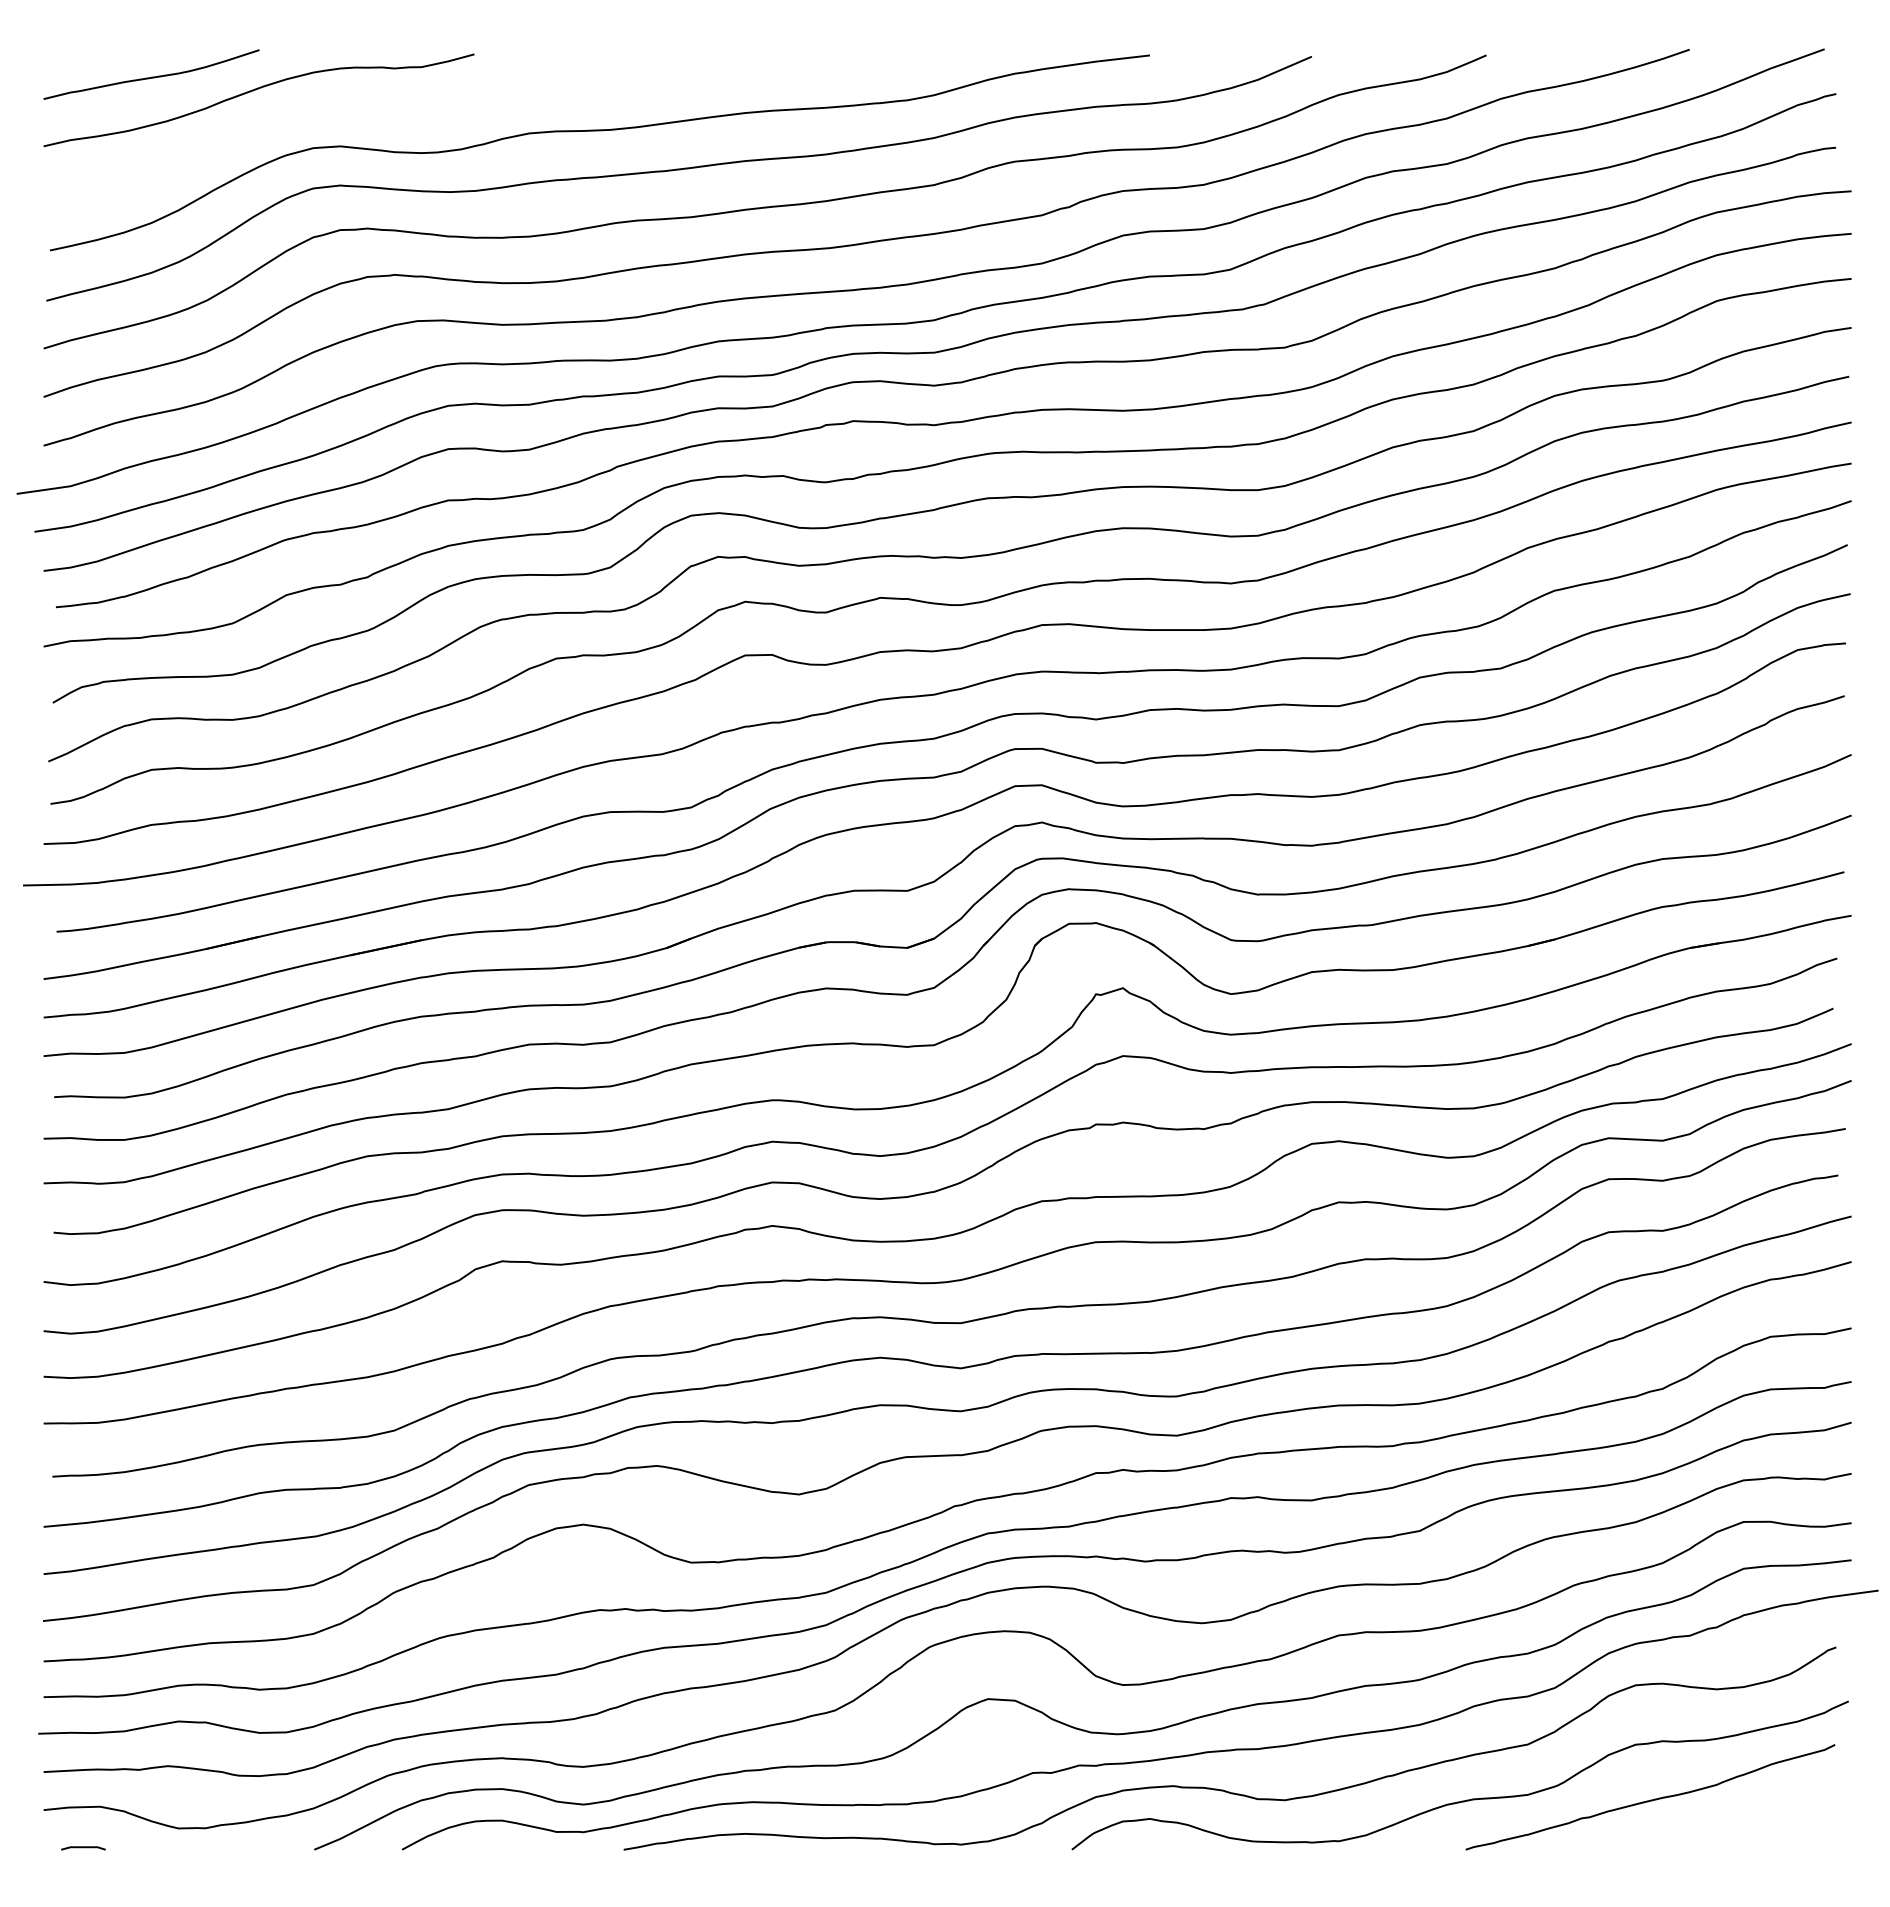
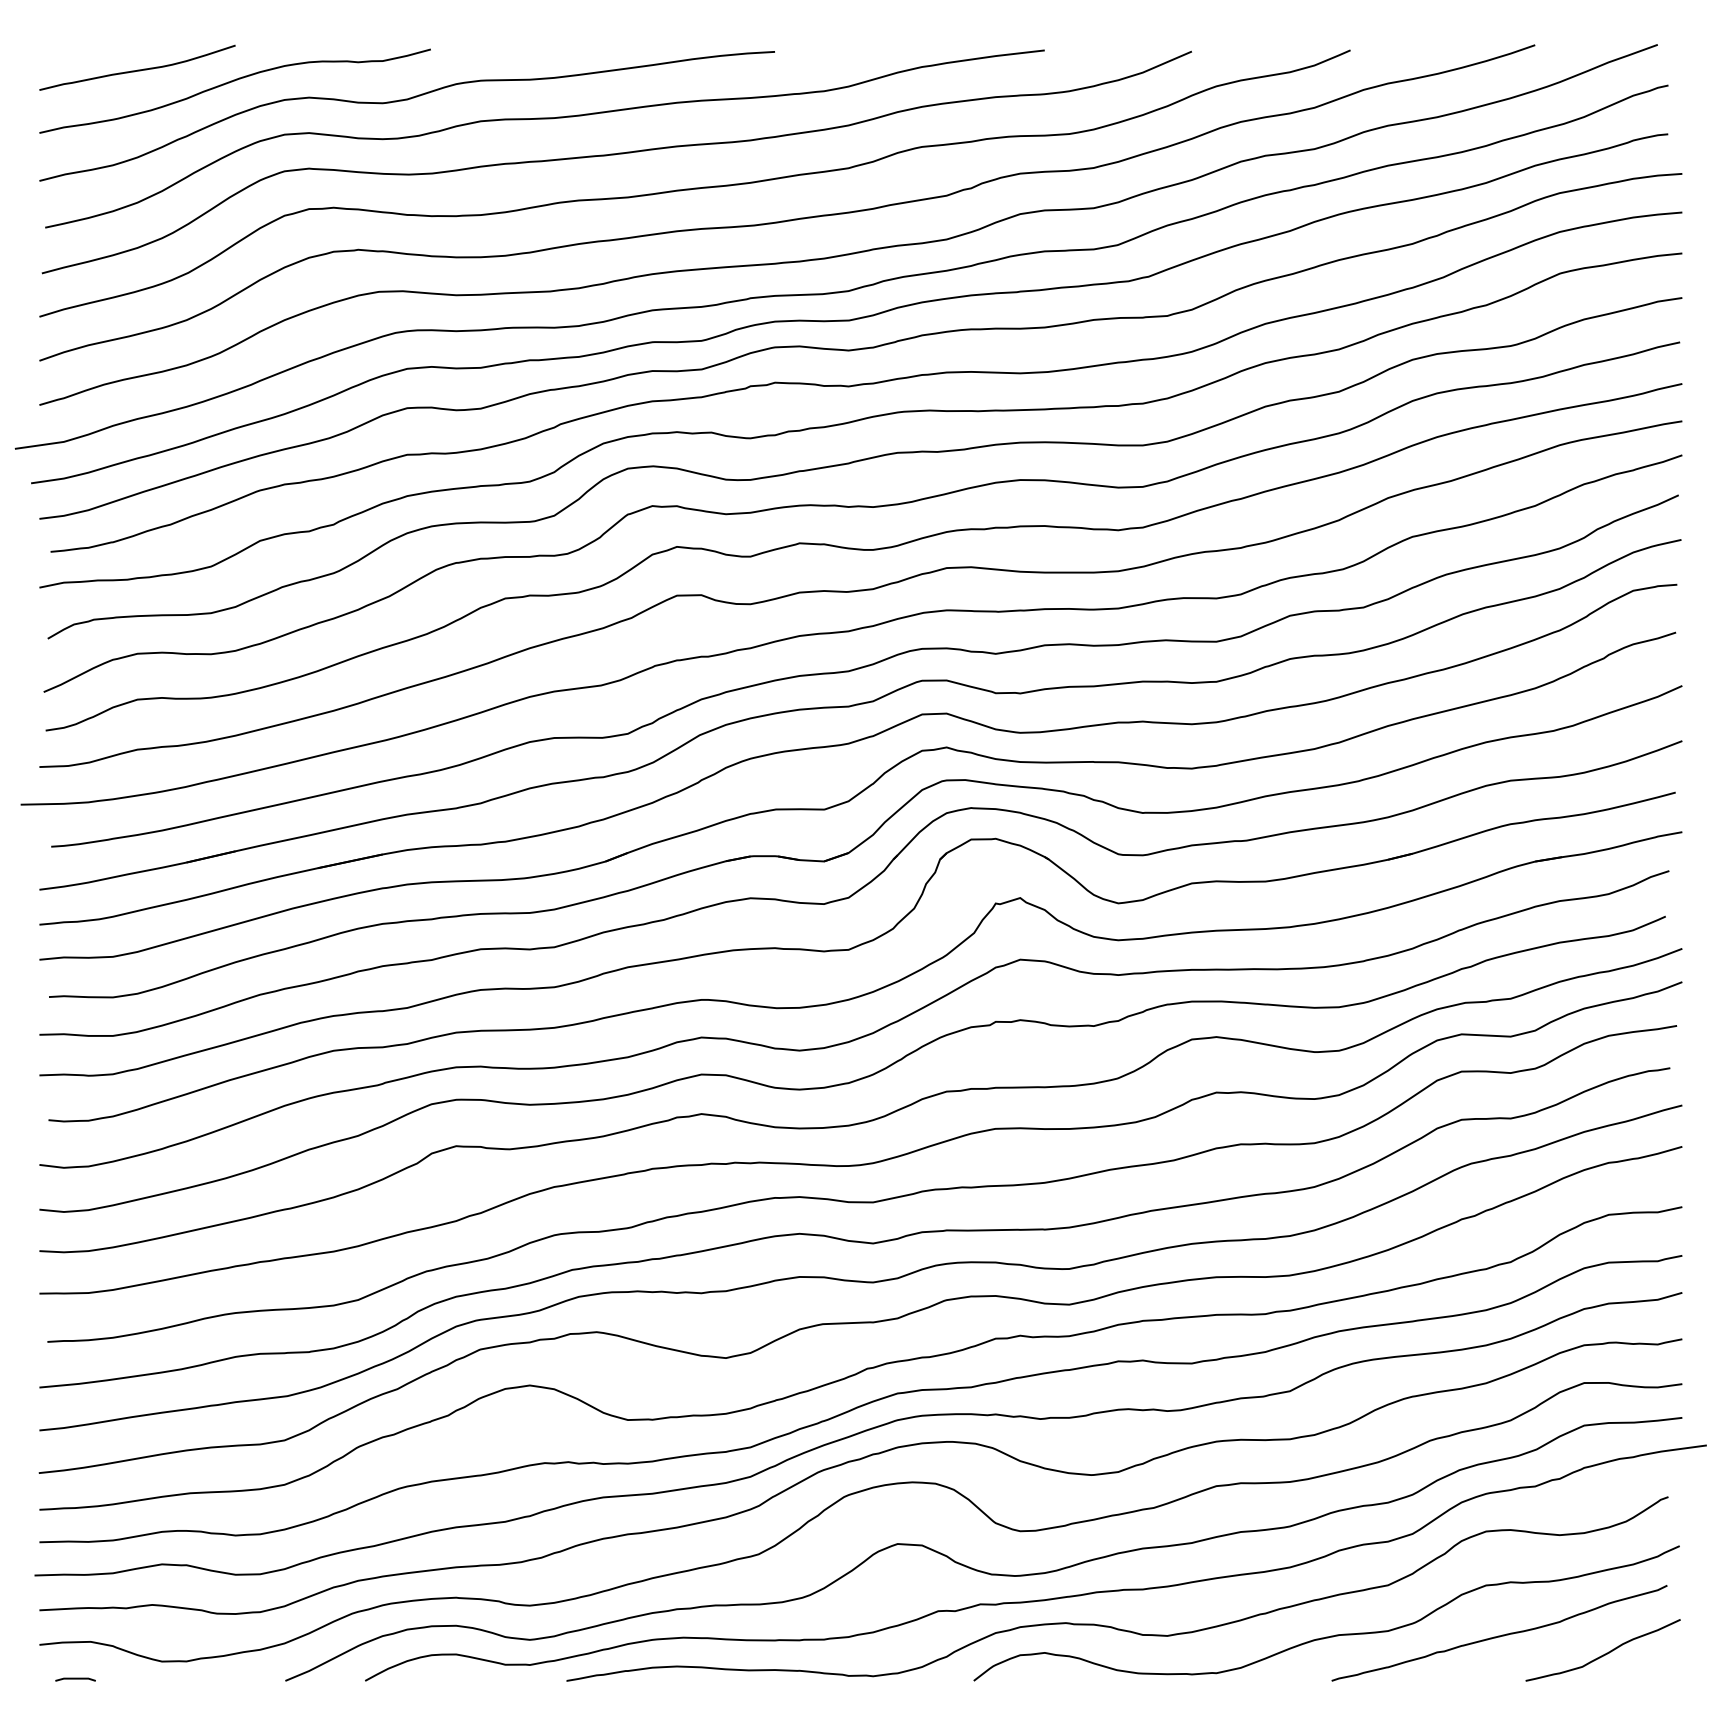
curve: (443, 111) -> (402, 101), added
curve: (1766, 1819) -> (1604, 1653), added

